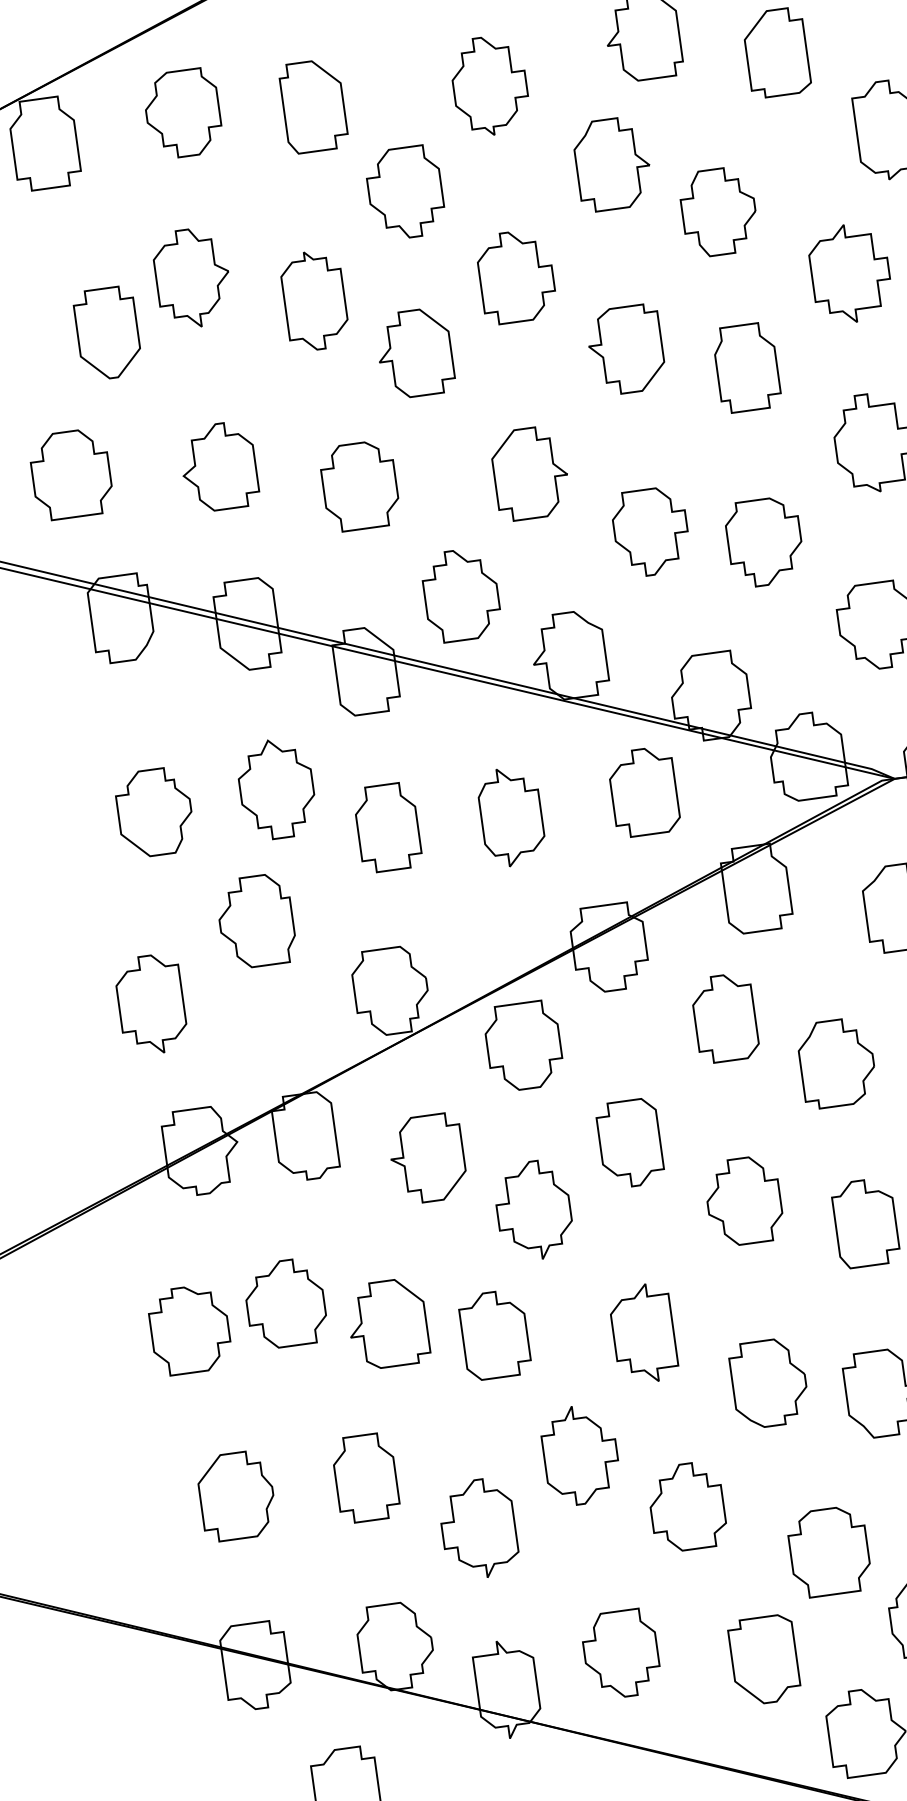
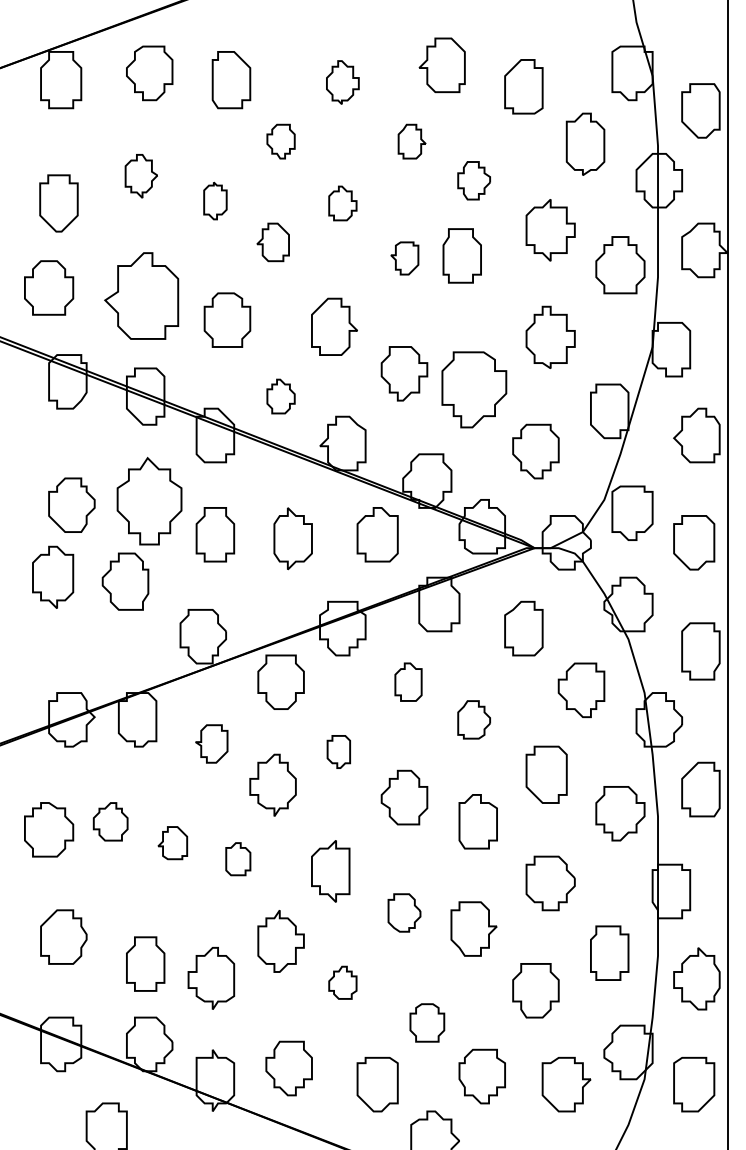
part: (489, 85) -> (342, 82), size x0.7
part: (611, 163) -> (411, 141), size x0.6
part: (404, 192) -> (280, 141), size x0.6
part: (717, 211) -> (473, 180), size x0.7
part: (192, 276) -> (141, 175), size x0.7
part: (515, 276) -> (342, 203), size x0.6
part: (314, 299) -> (215, 200), size x0.6
part: (107, 333) -> (58, 203), moved
part: (625, 350) -> (404, 258), size x0.6
part: (414, 353) -> (272, 242), size x0.7
part: (745, 367) -> (461, 255), moved
part: (218, 466) -> (141, 295), size x1.6
part: (763, 541) -> (473, 389), size x1.4
part: (460, 595) -> (280, 396), size x0.6
part: (276, 787) -> (149, 500), size x1.4
part: (151, 1003) -> (53, 576), moved
part: (724, 1016) -> (408, 681), size x0.7
part: (835, 1062) -> (473, 719), size x0.7
part: (629, 1142) -> (338, 751), size x0.6
part: (427, 1157) -> (211, 743), size x0.7
part: (285, 1303) -> (110, 821), size x0.7
part: (387, 1322) -> (172, 842), size x0.6
part: (495, 1333) -> (238, 858), size x0.6
part: (769, 1382) -> (404, 912), size x0.7
part: (365, 1477) -> (145, 963), moved
part: (686, 1506) -> (342, 982), size x0.6
part: (829, 1551) -> (427, 1022), size x0.7

